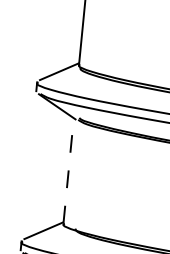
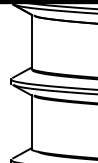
line: (68, 171) -> (31, 122), dashed -> solid

